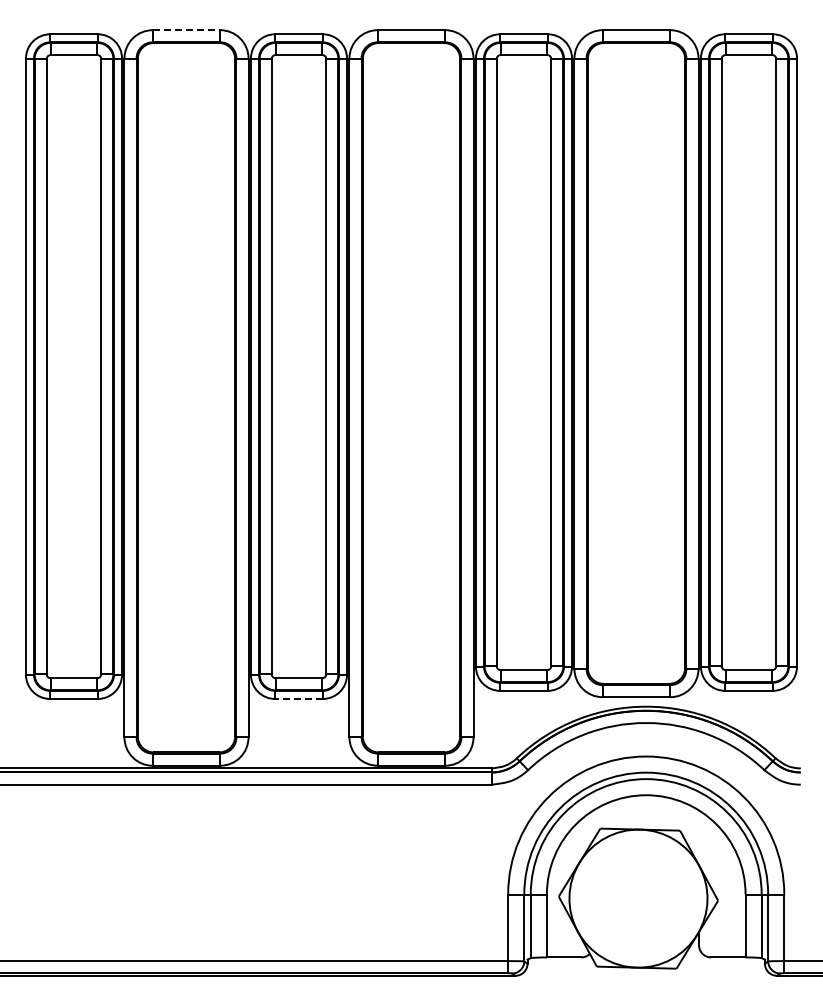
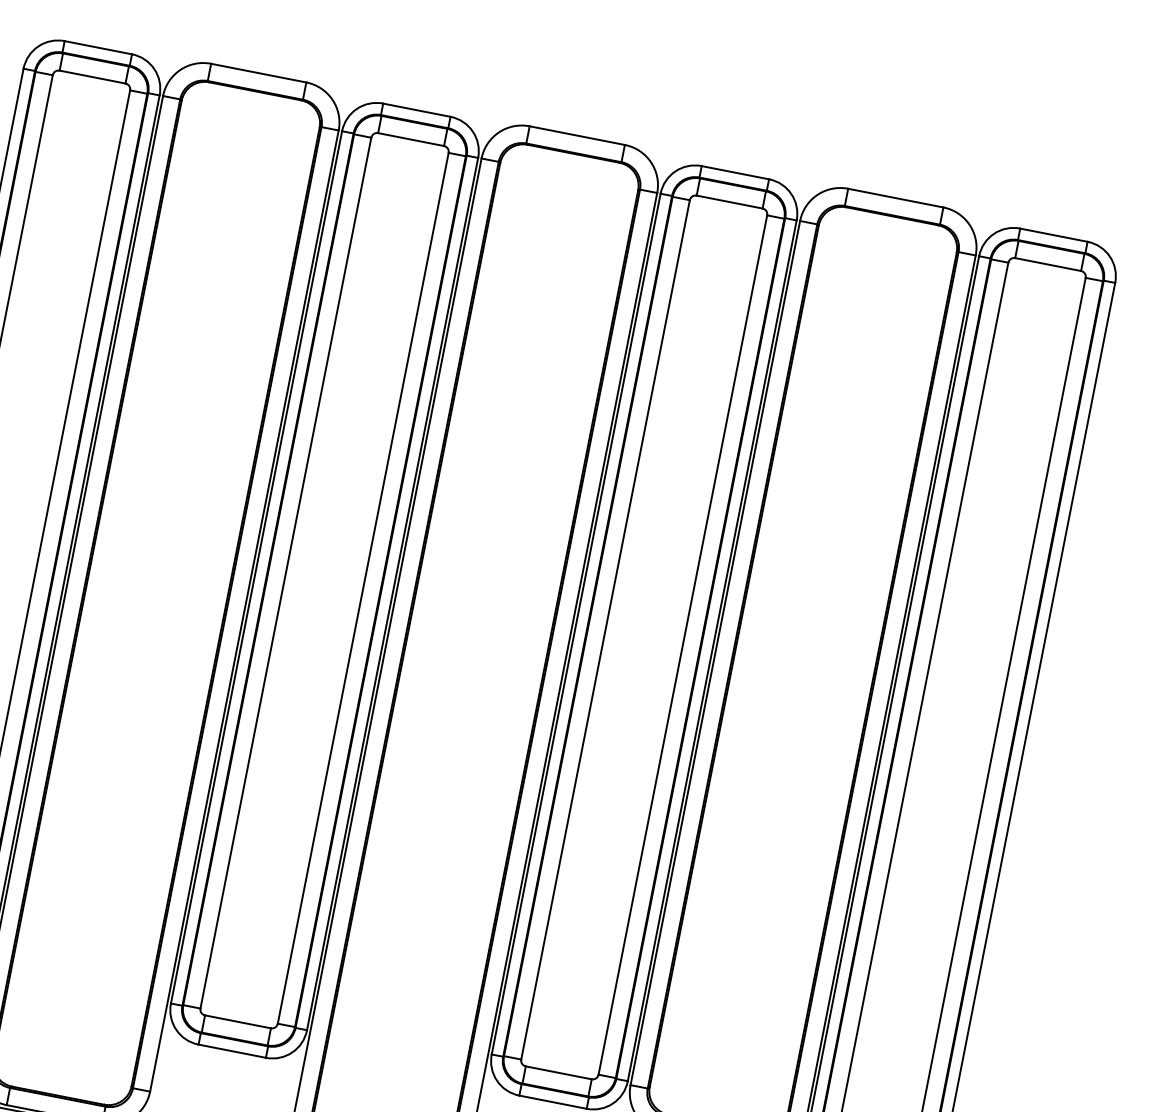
line: (186, 30) -> (258, 73), dashed -> solid
line: (299, 698) -> (233, 1050), dashed -> solid

